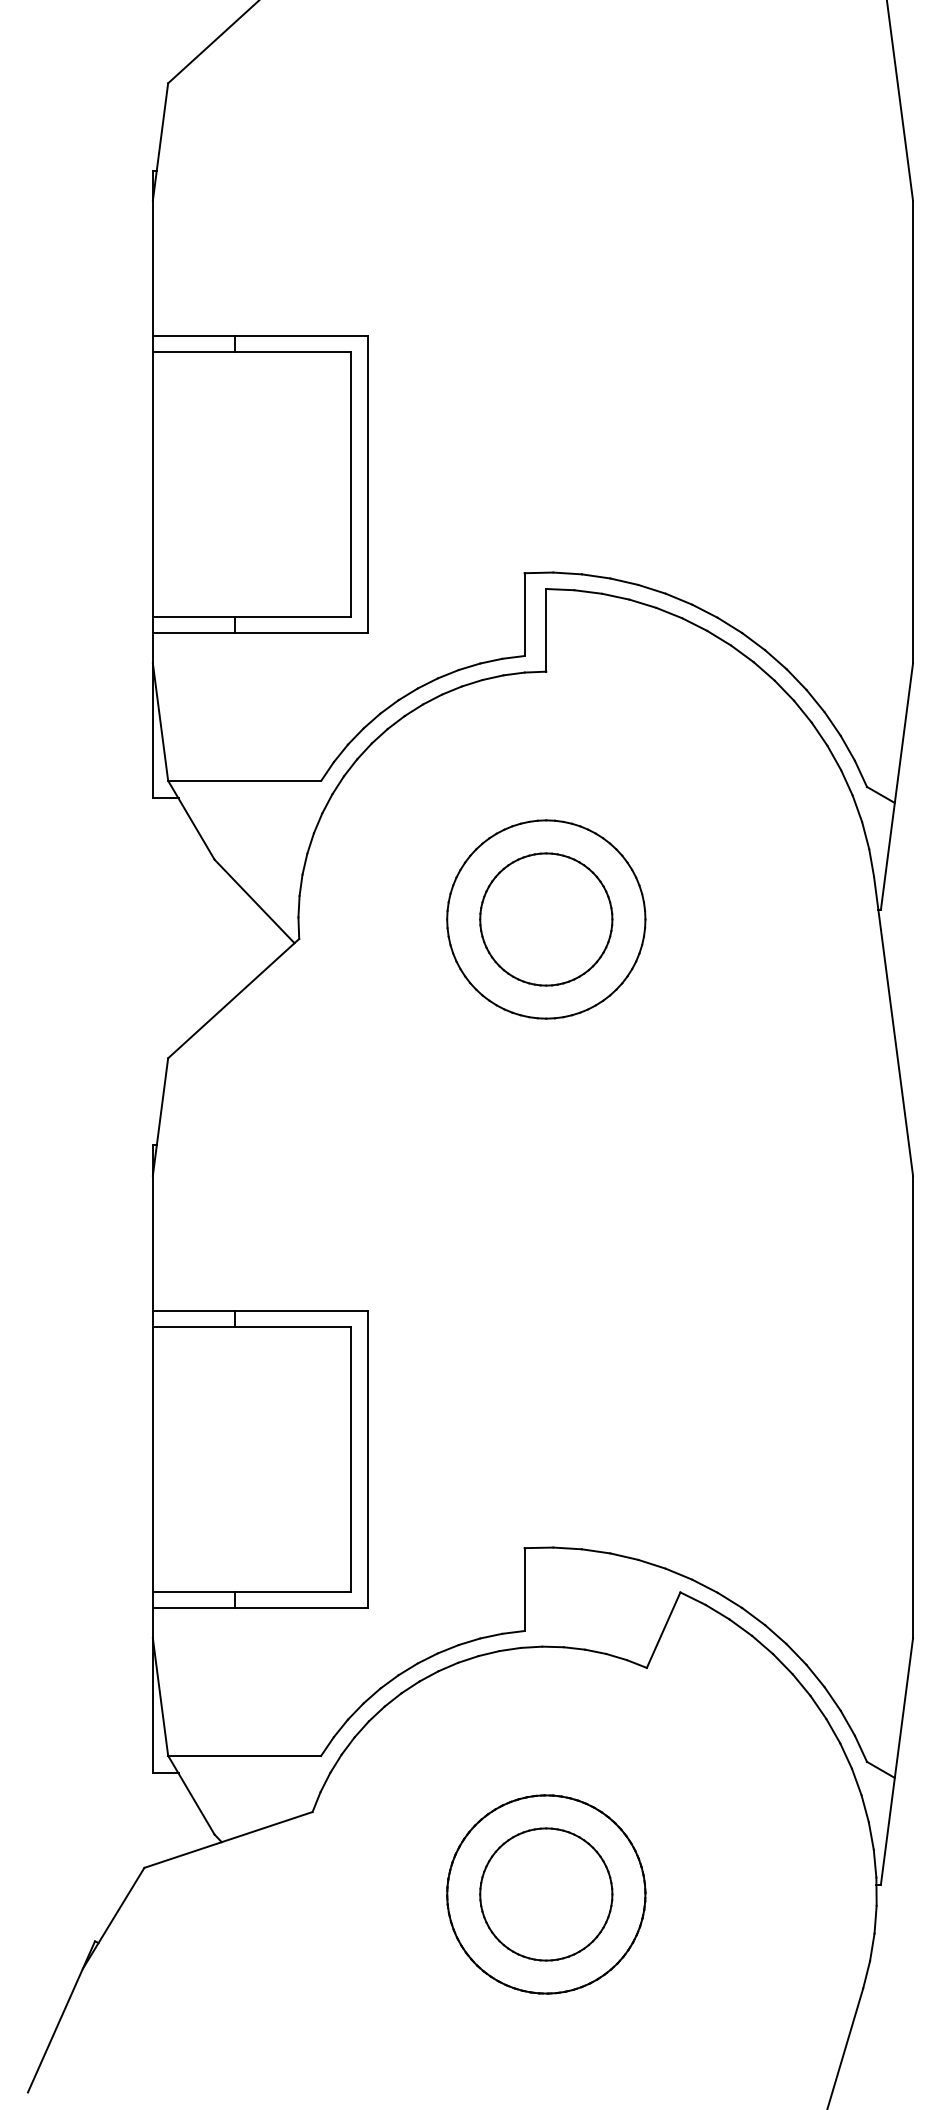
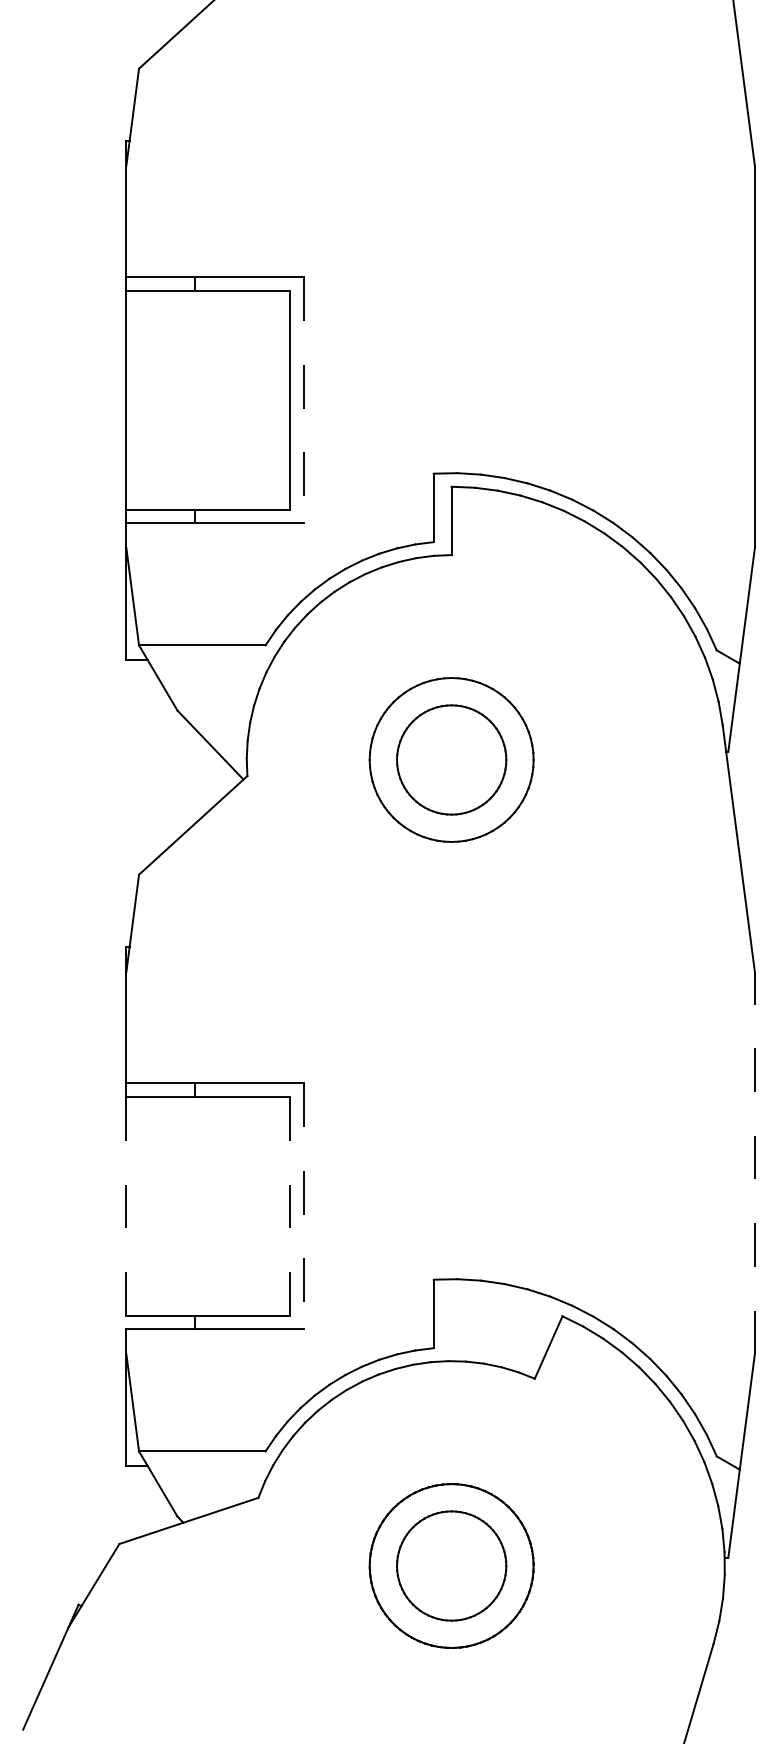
line: (367, 484) -> (303, 400), solid -> dashed
line: (912, 1406) -> (754, 1162), solid -> dashed
line: (351, 1458) -> (290, 1205), solid -> dashed
line: (367, 1459) -> (303, 1206), solid -> dashed
line: (152, 1468) -> (126, 1213), solid -> dashed

